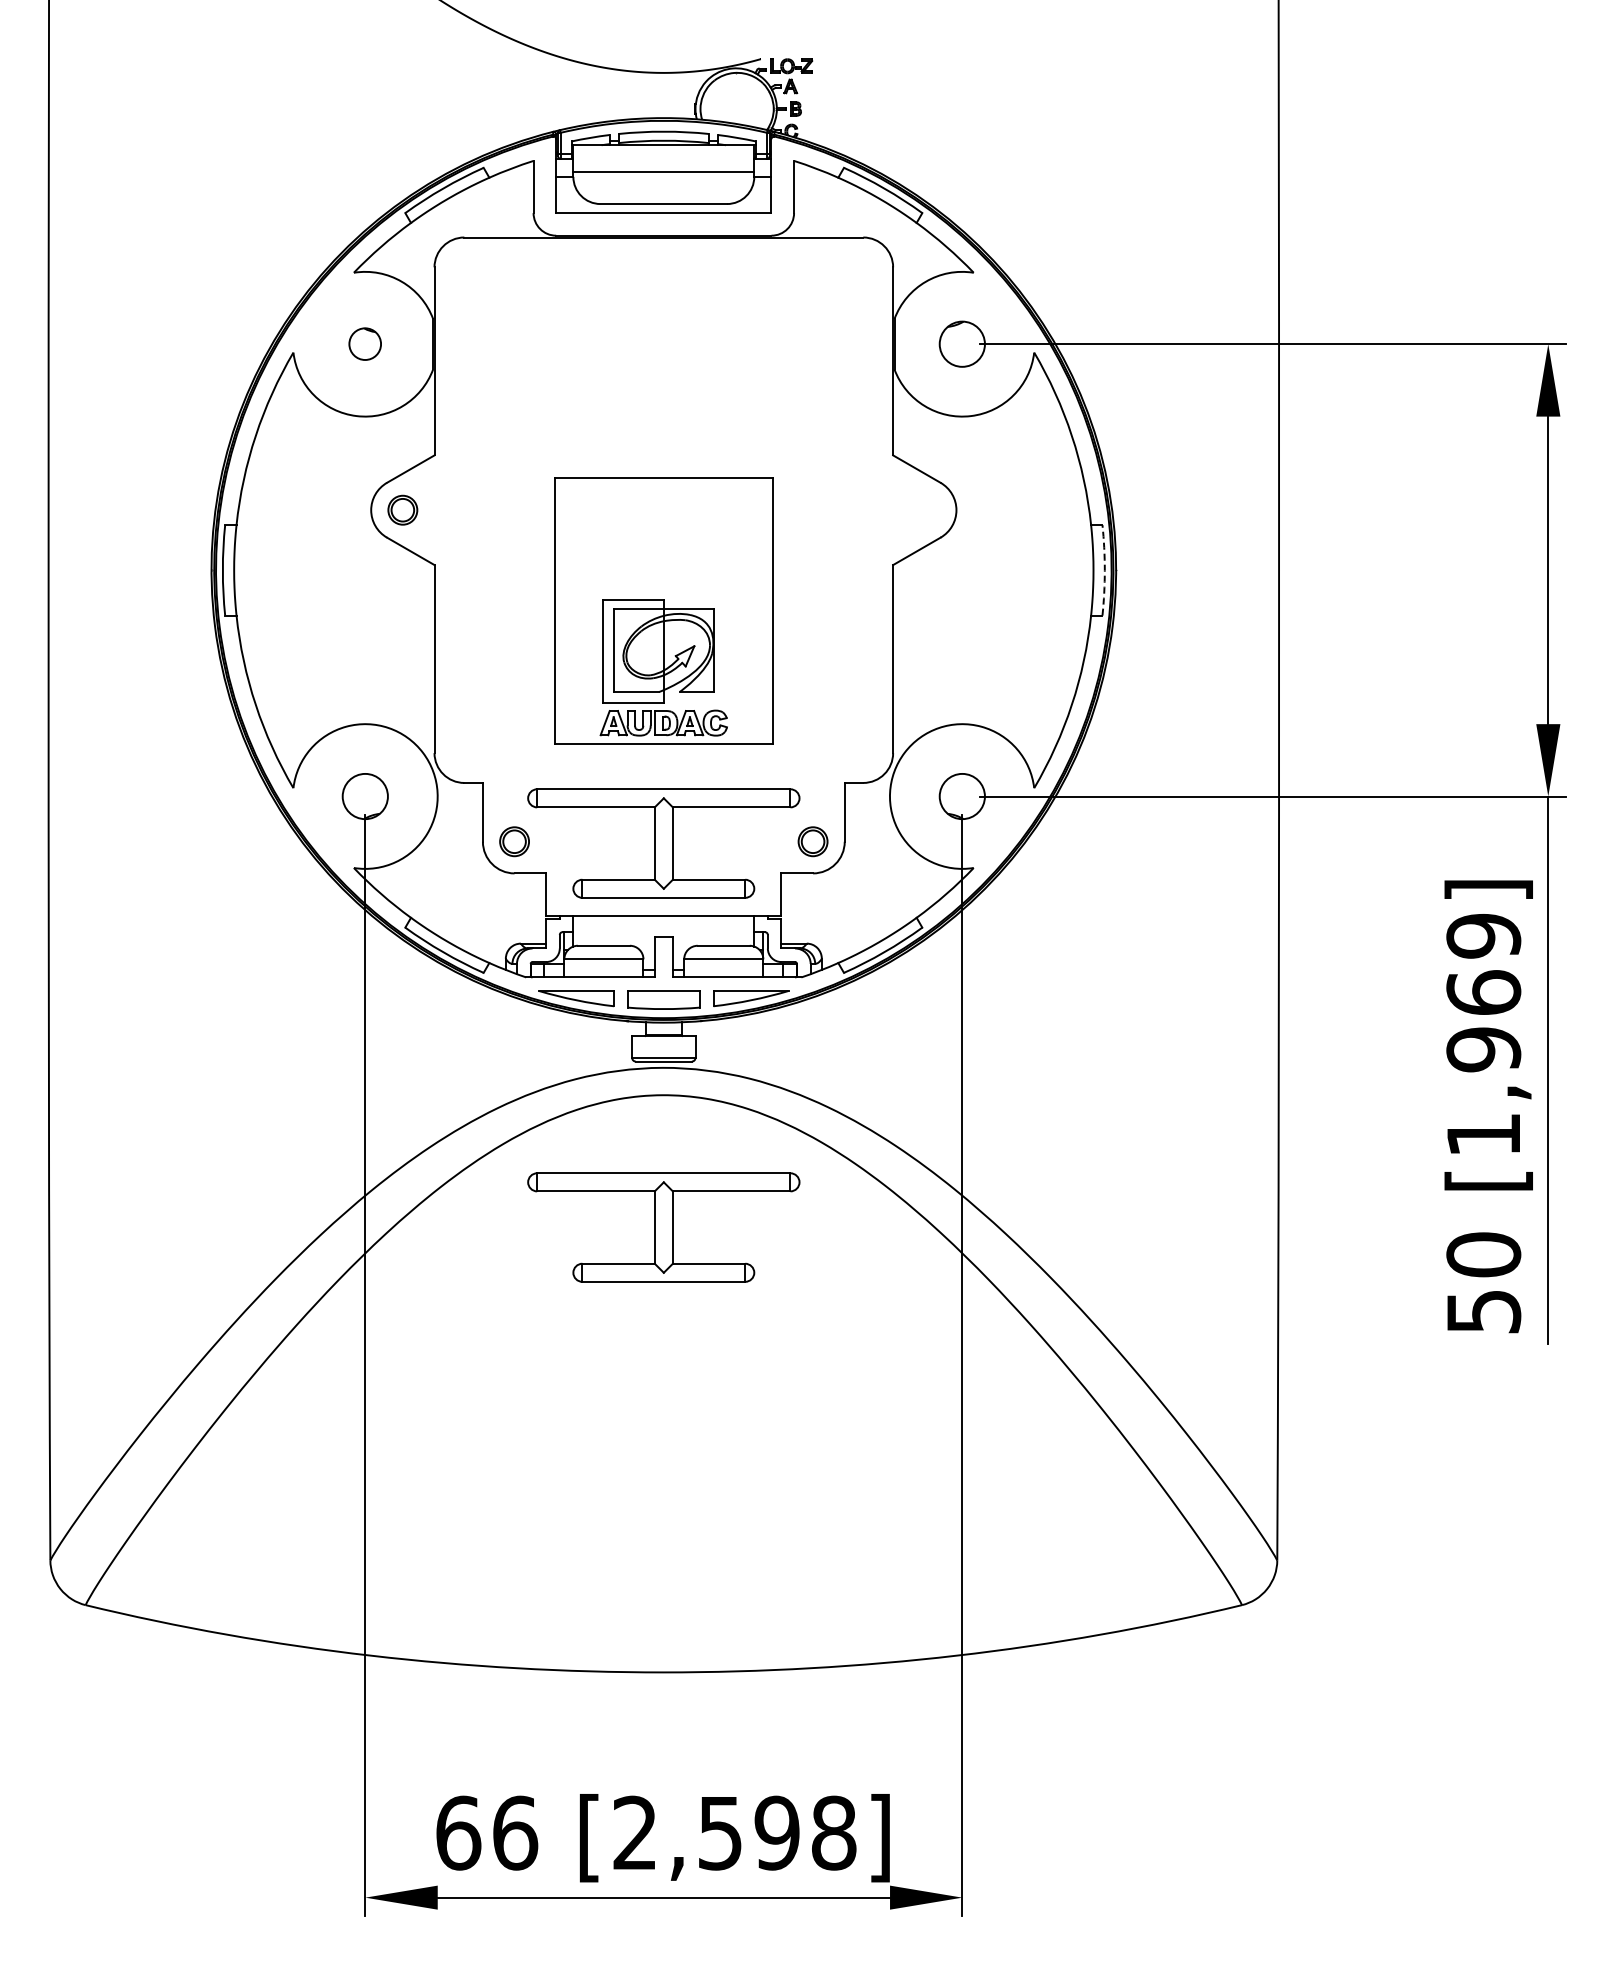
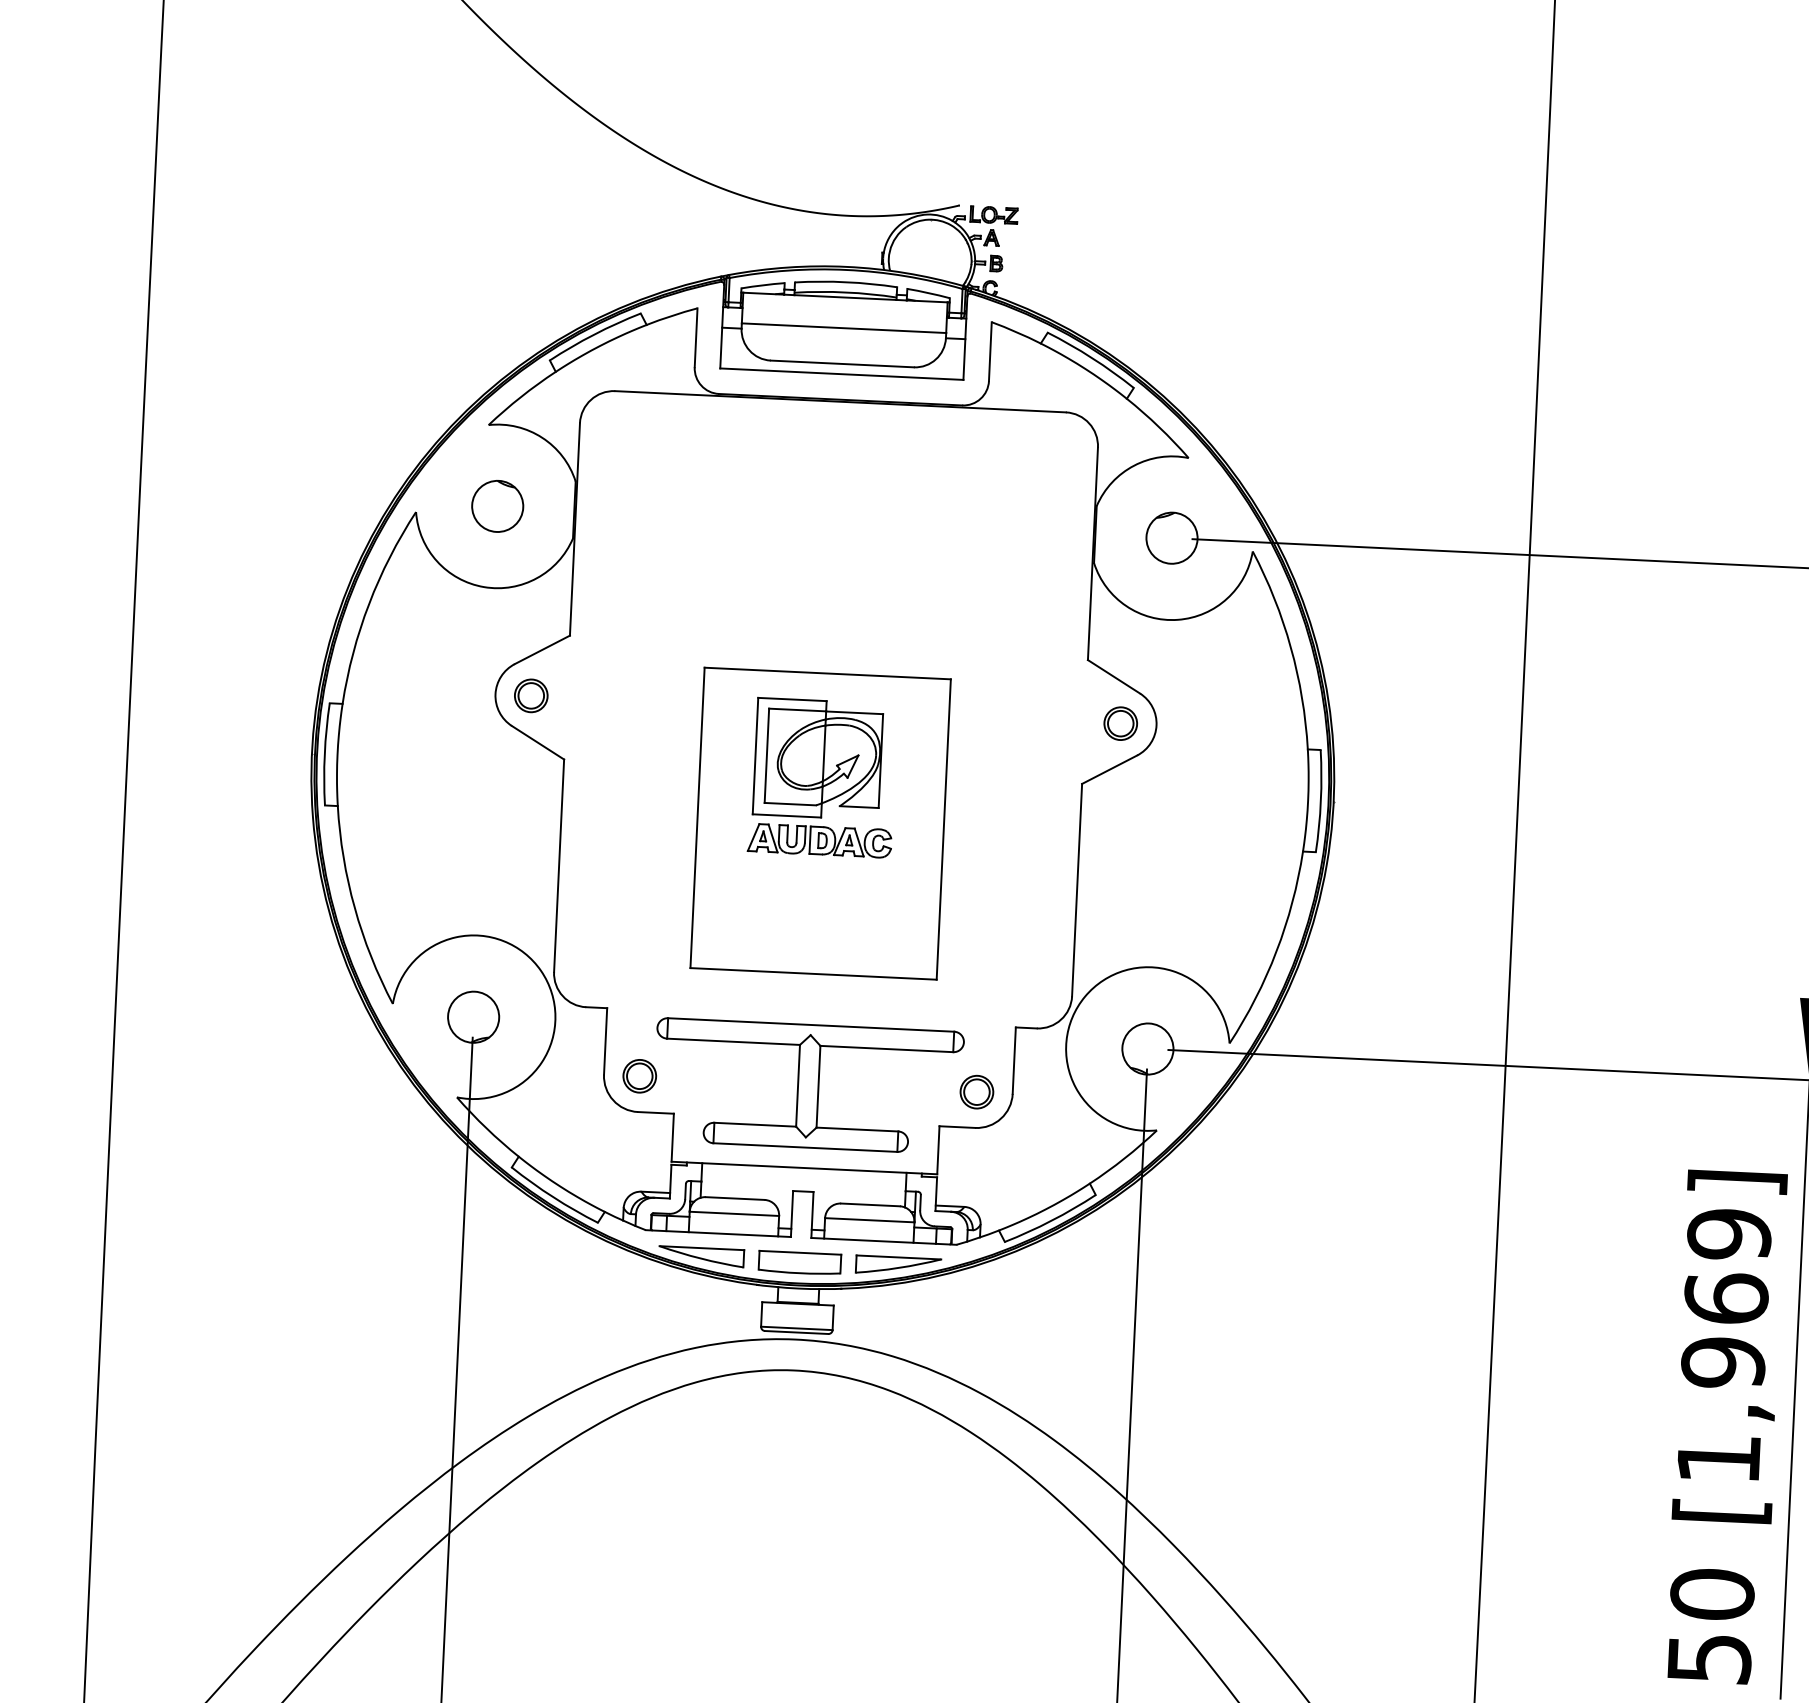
part: (364, 343) -> (496, 505), size x1.43
part: (924, 509) -> (1120, 722), added
arc: (1104, 570) -> (1320, 801), dashed -> solid
part: (663, 667) -> (822, 777), moved
part: (663, 1227) -> (787, 1519), removed

